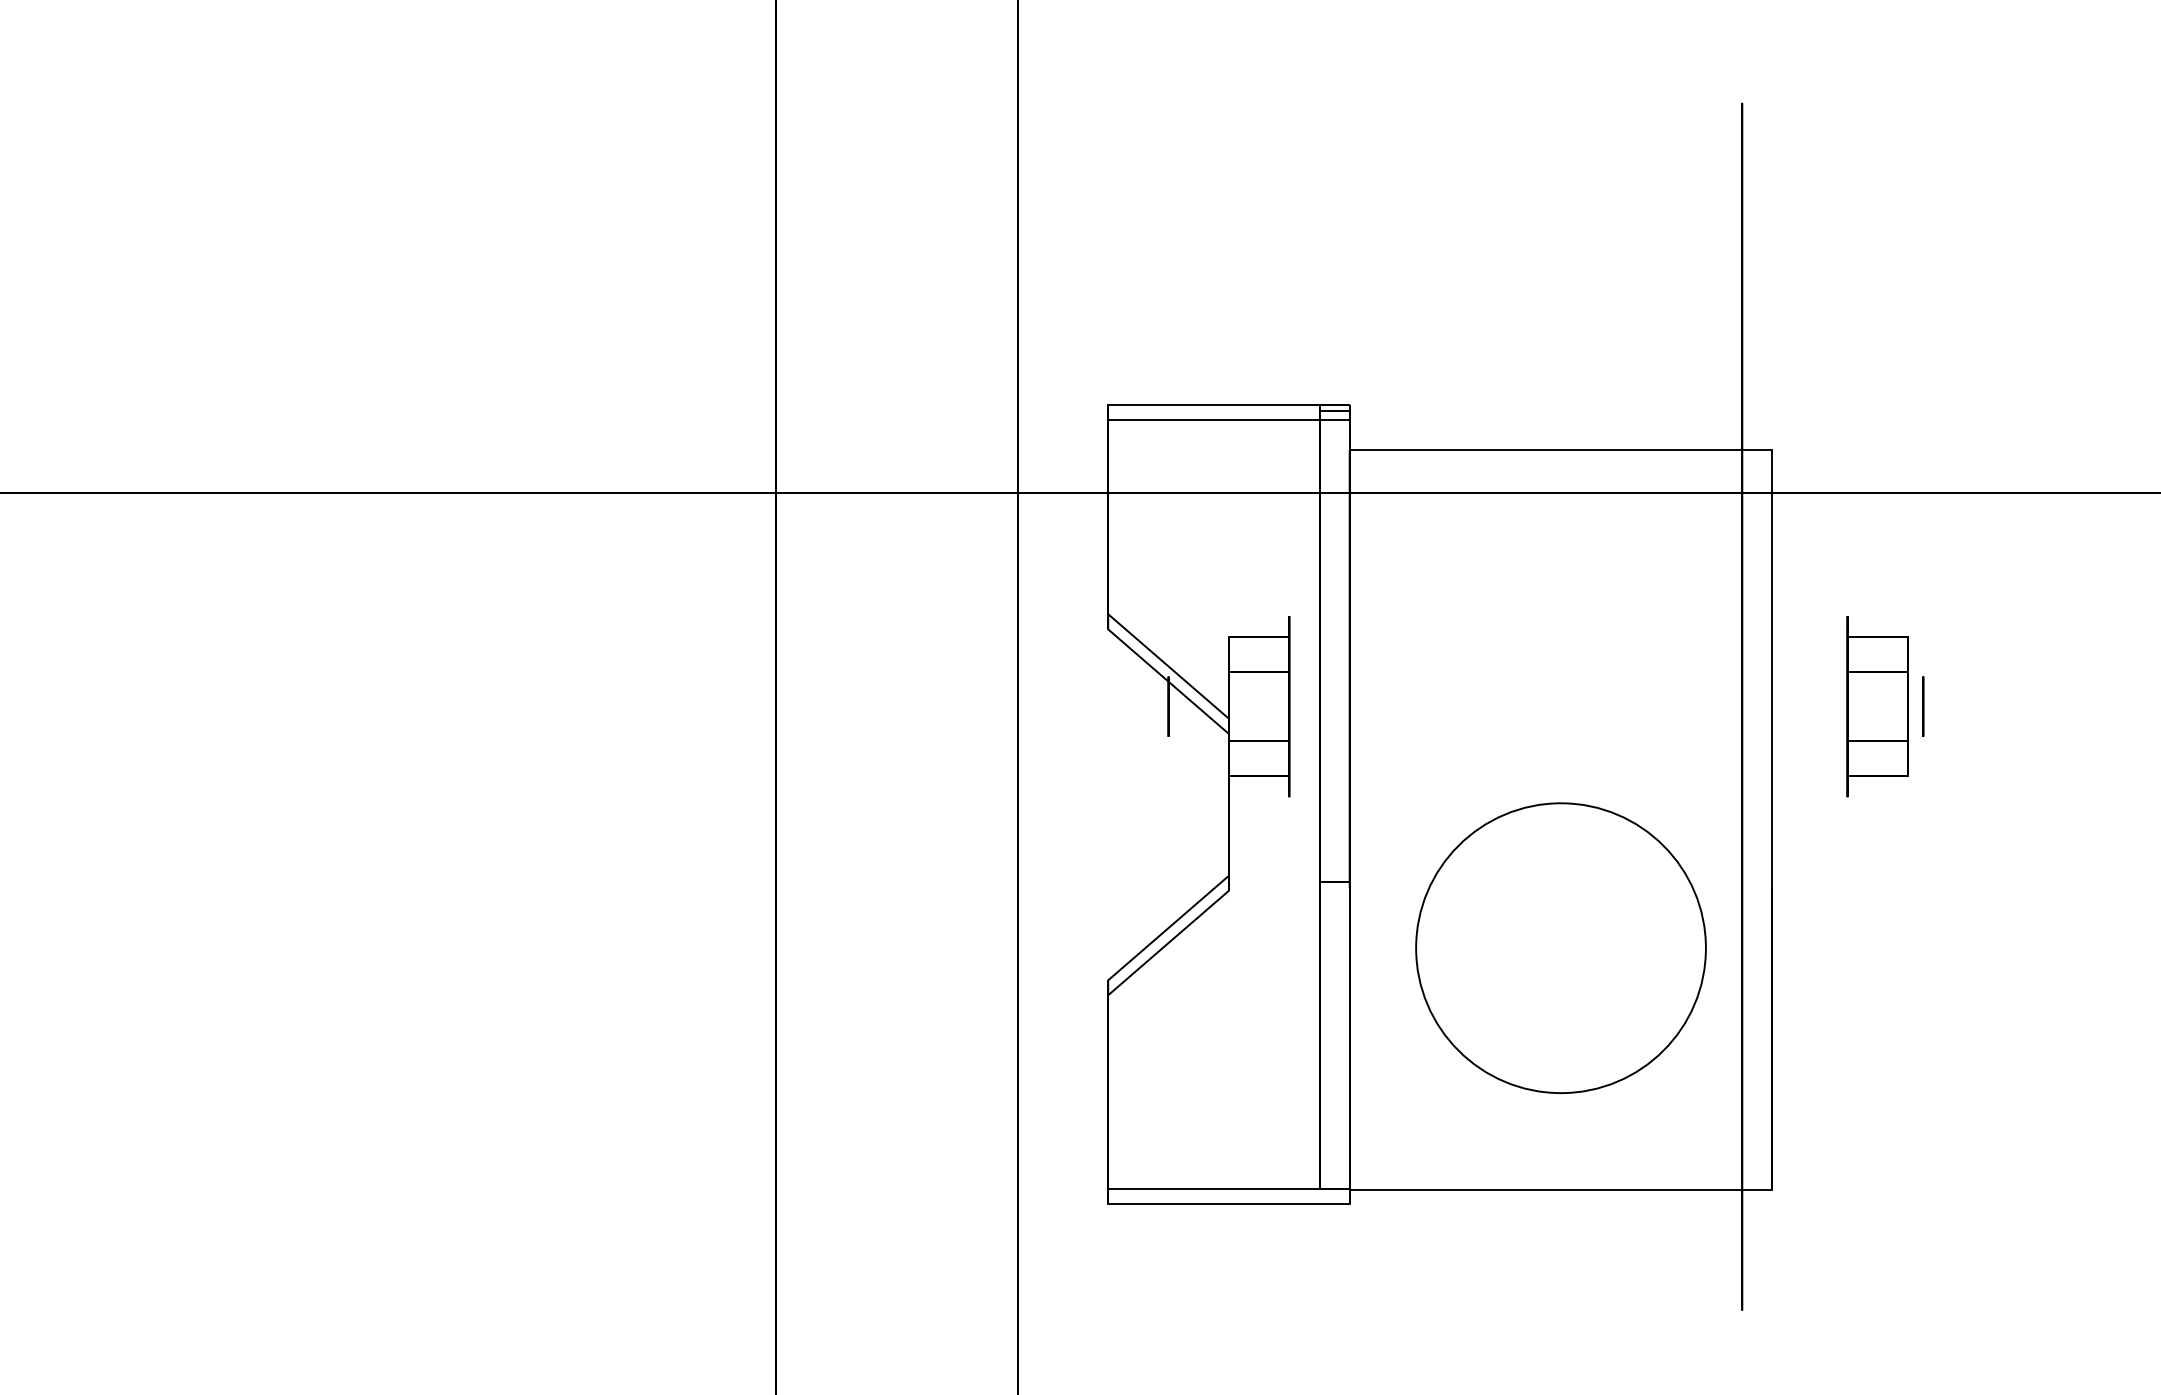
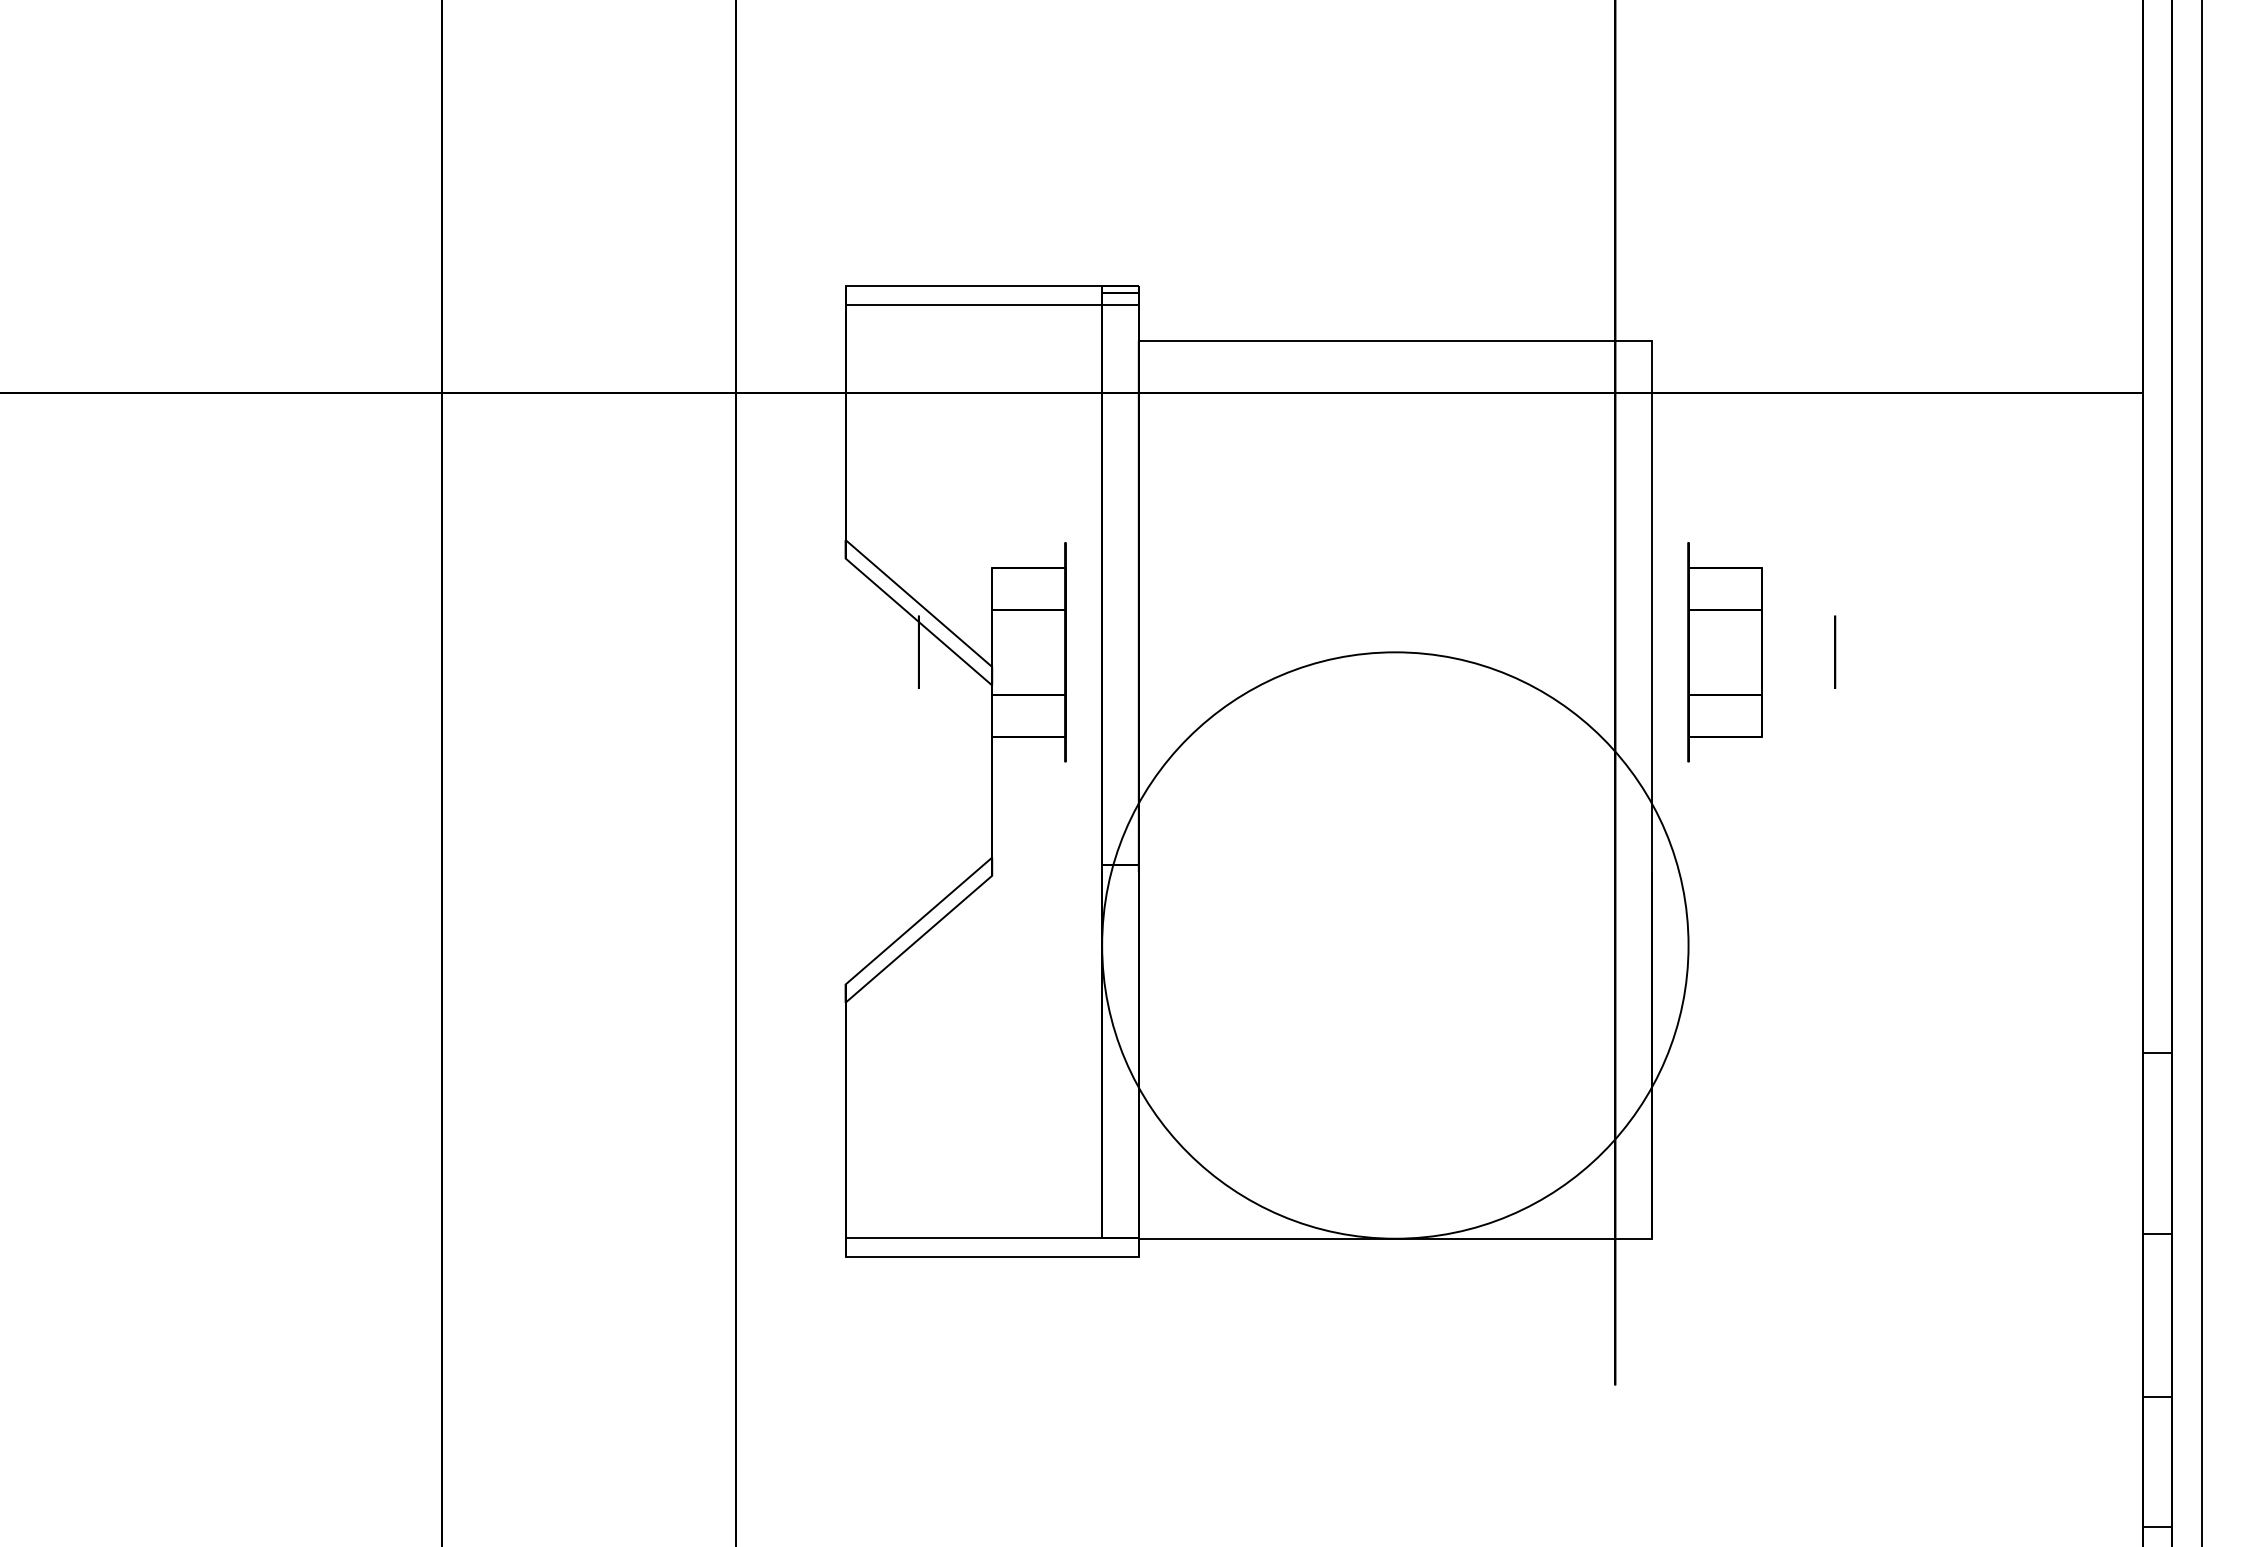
part: (1877, 706) -> (1724, 652), moved
circle: (1560, 947) -> (1394, 944), size x1.67

